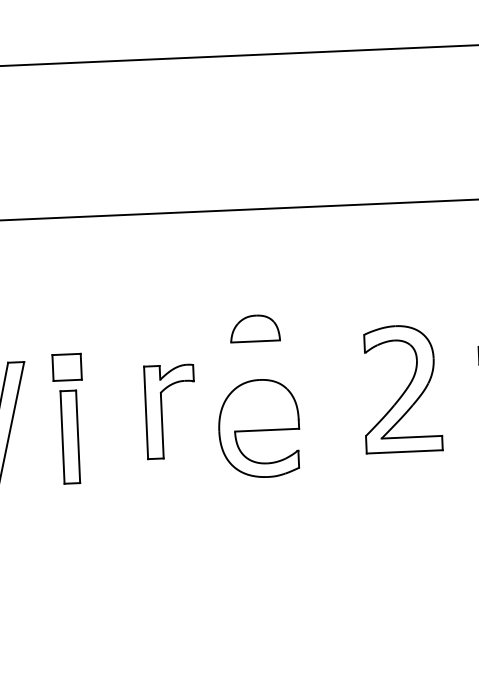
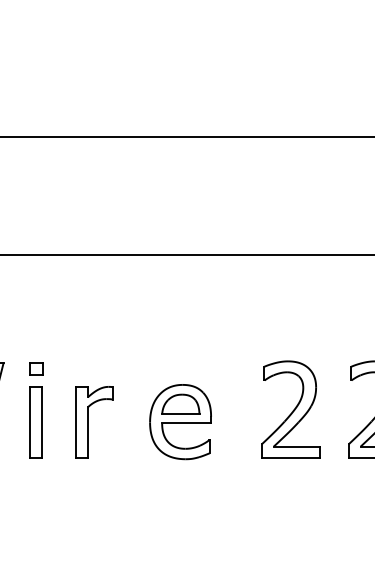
part: (254, 327) -> (180, 403), moved
part: (67, 366) -> (36, 368), size x0.62
part: (401, 388) -> (290, 409), moved
part: (170, 412) -> (94, 422), moved

